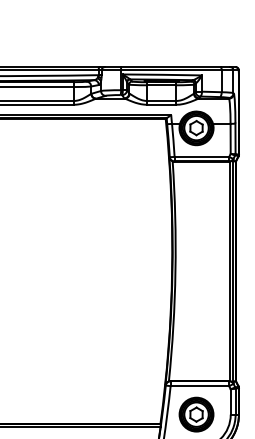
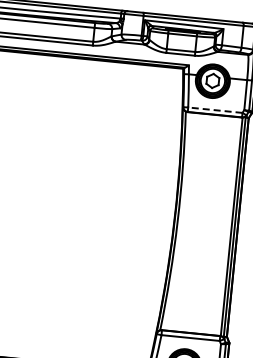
line: (201, 156) -> (215, 109), solid -> dashed

